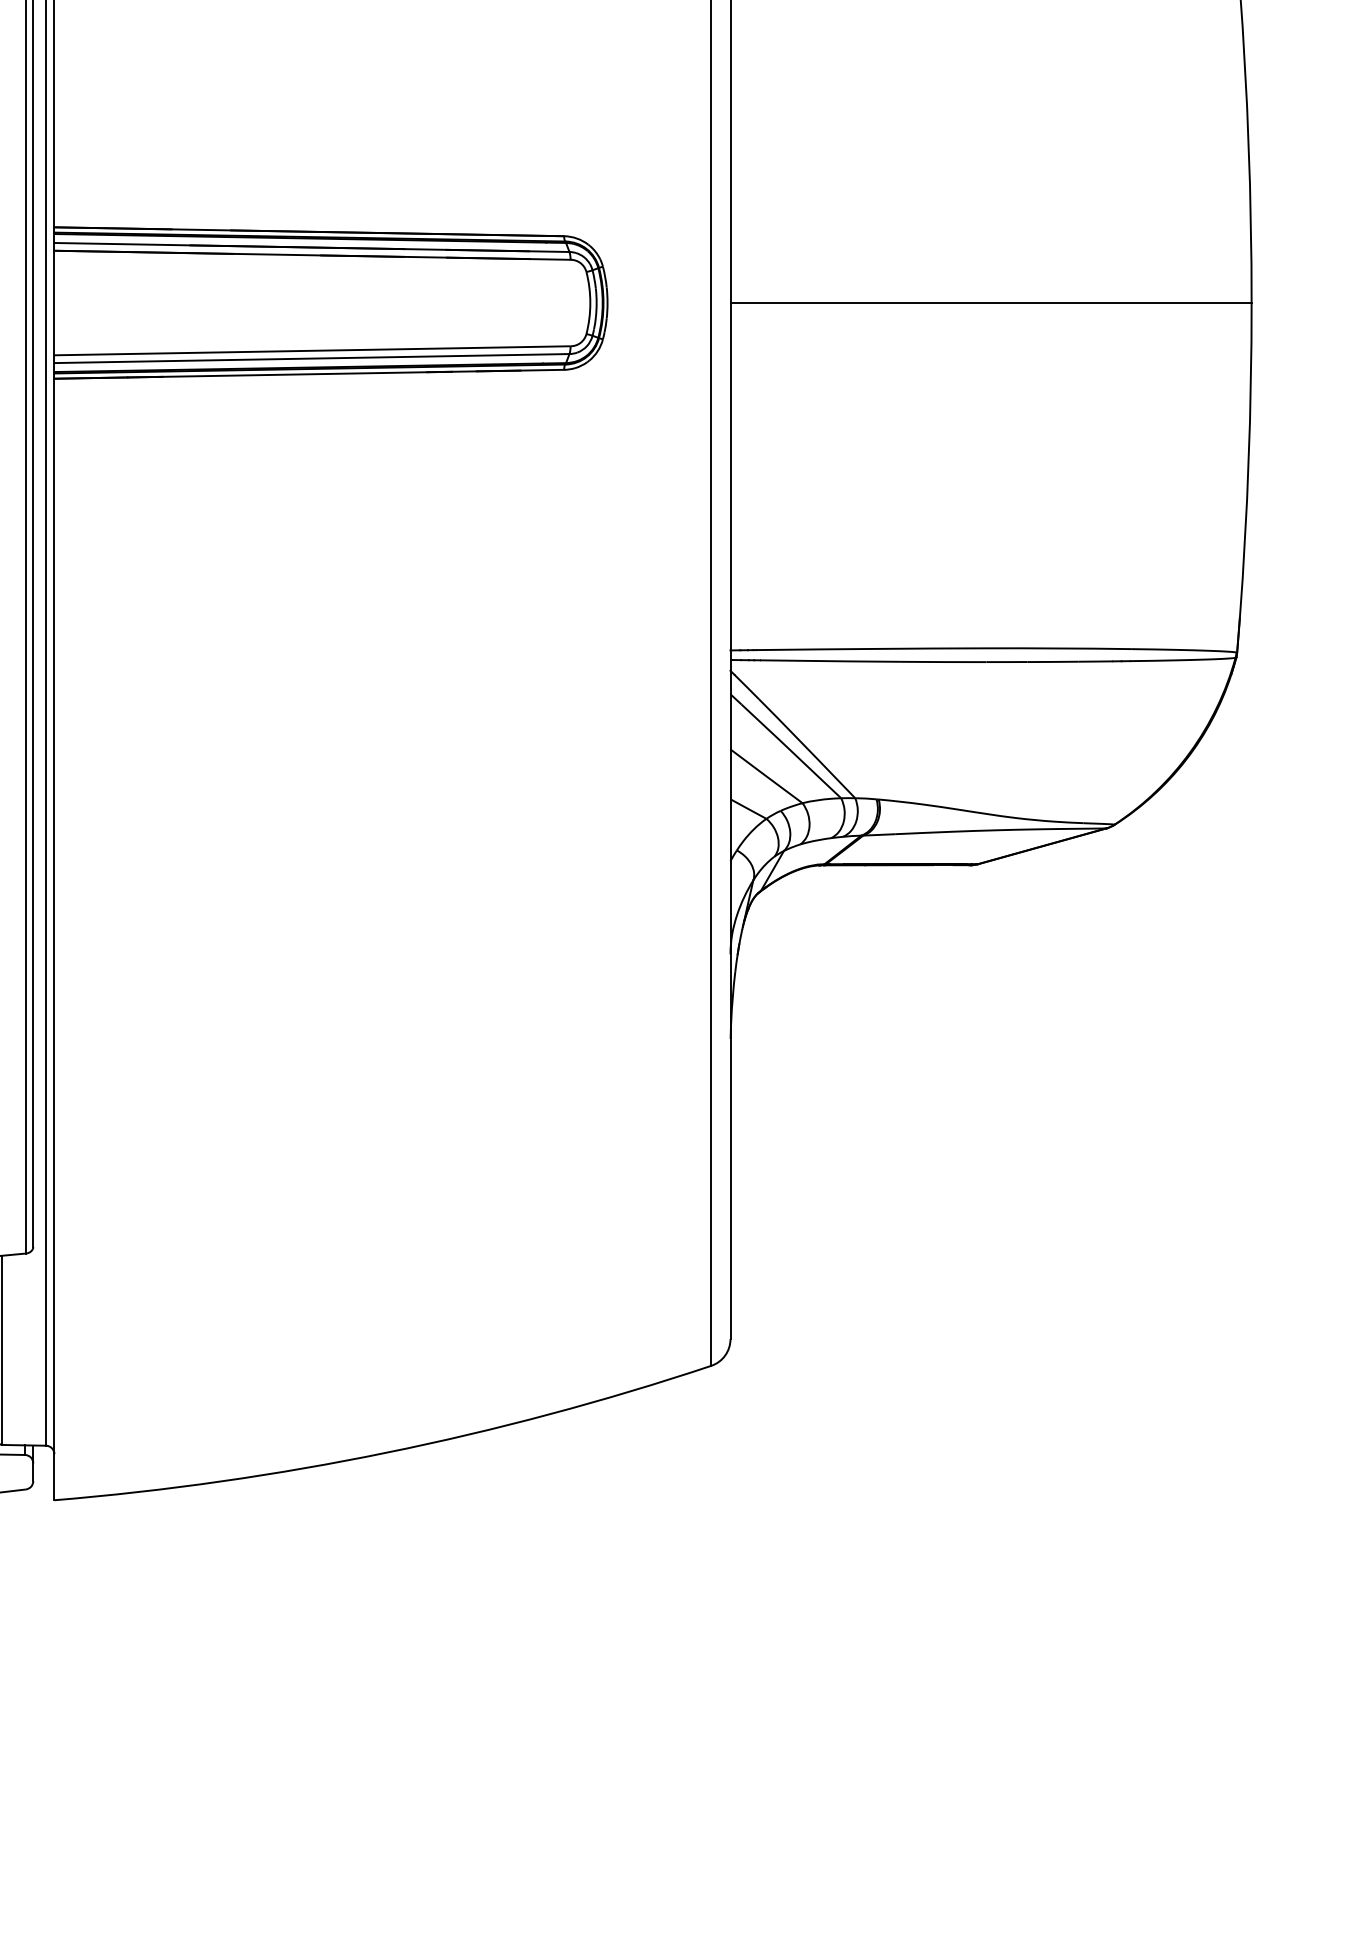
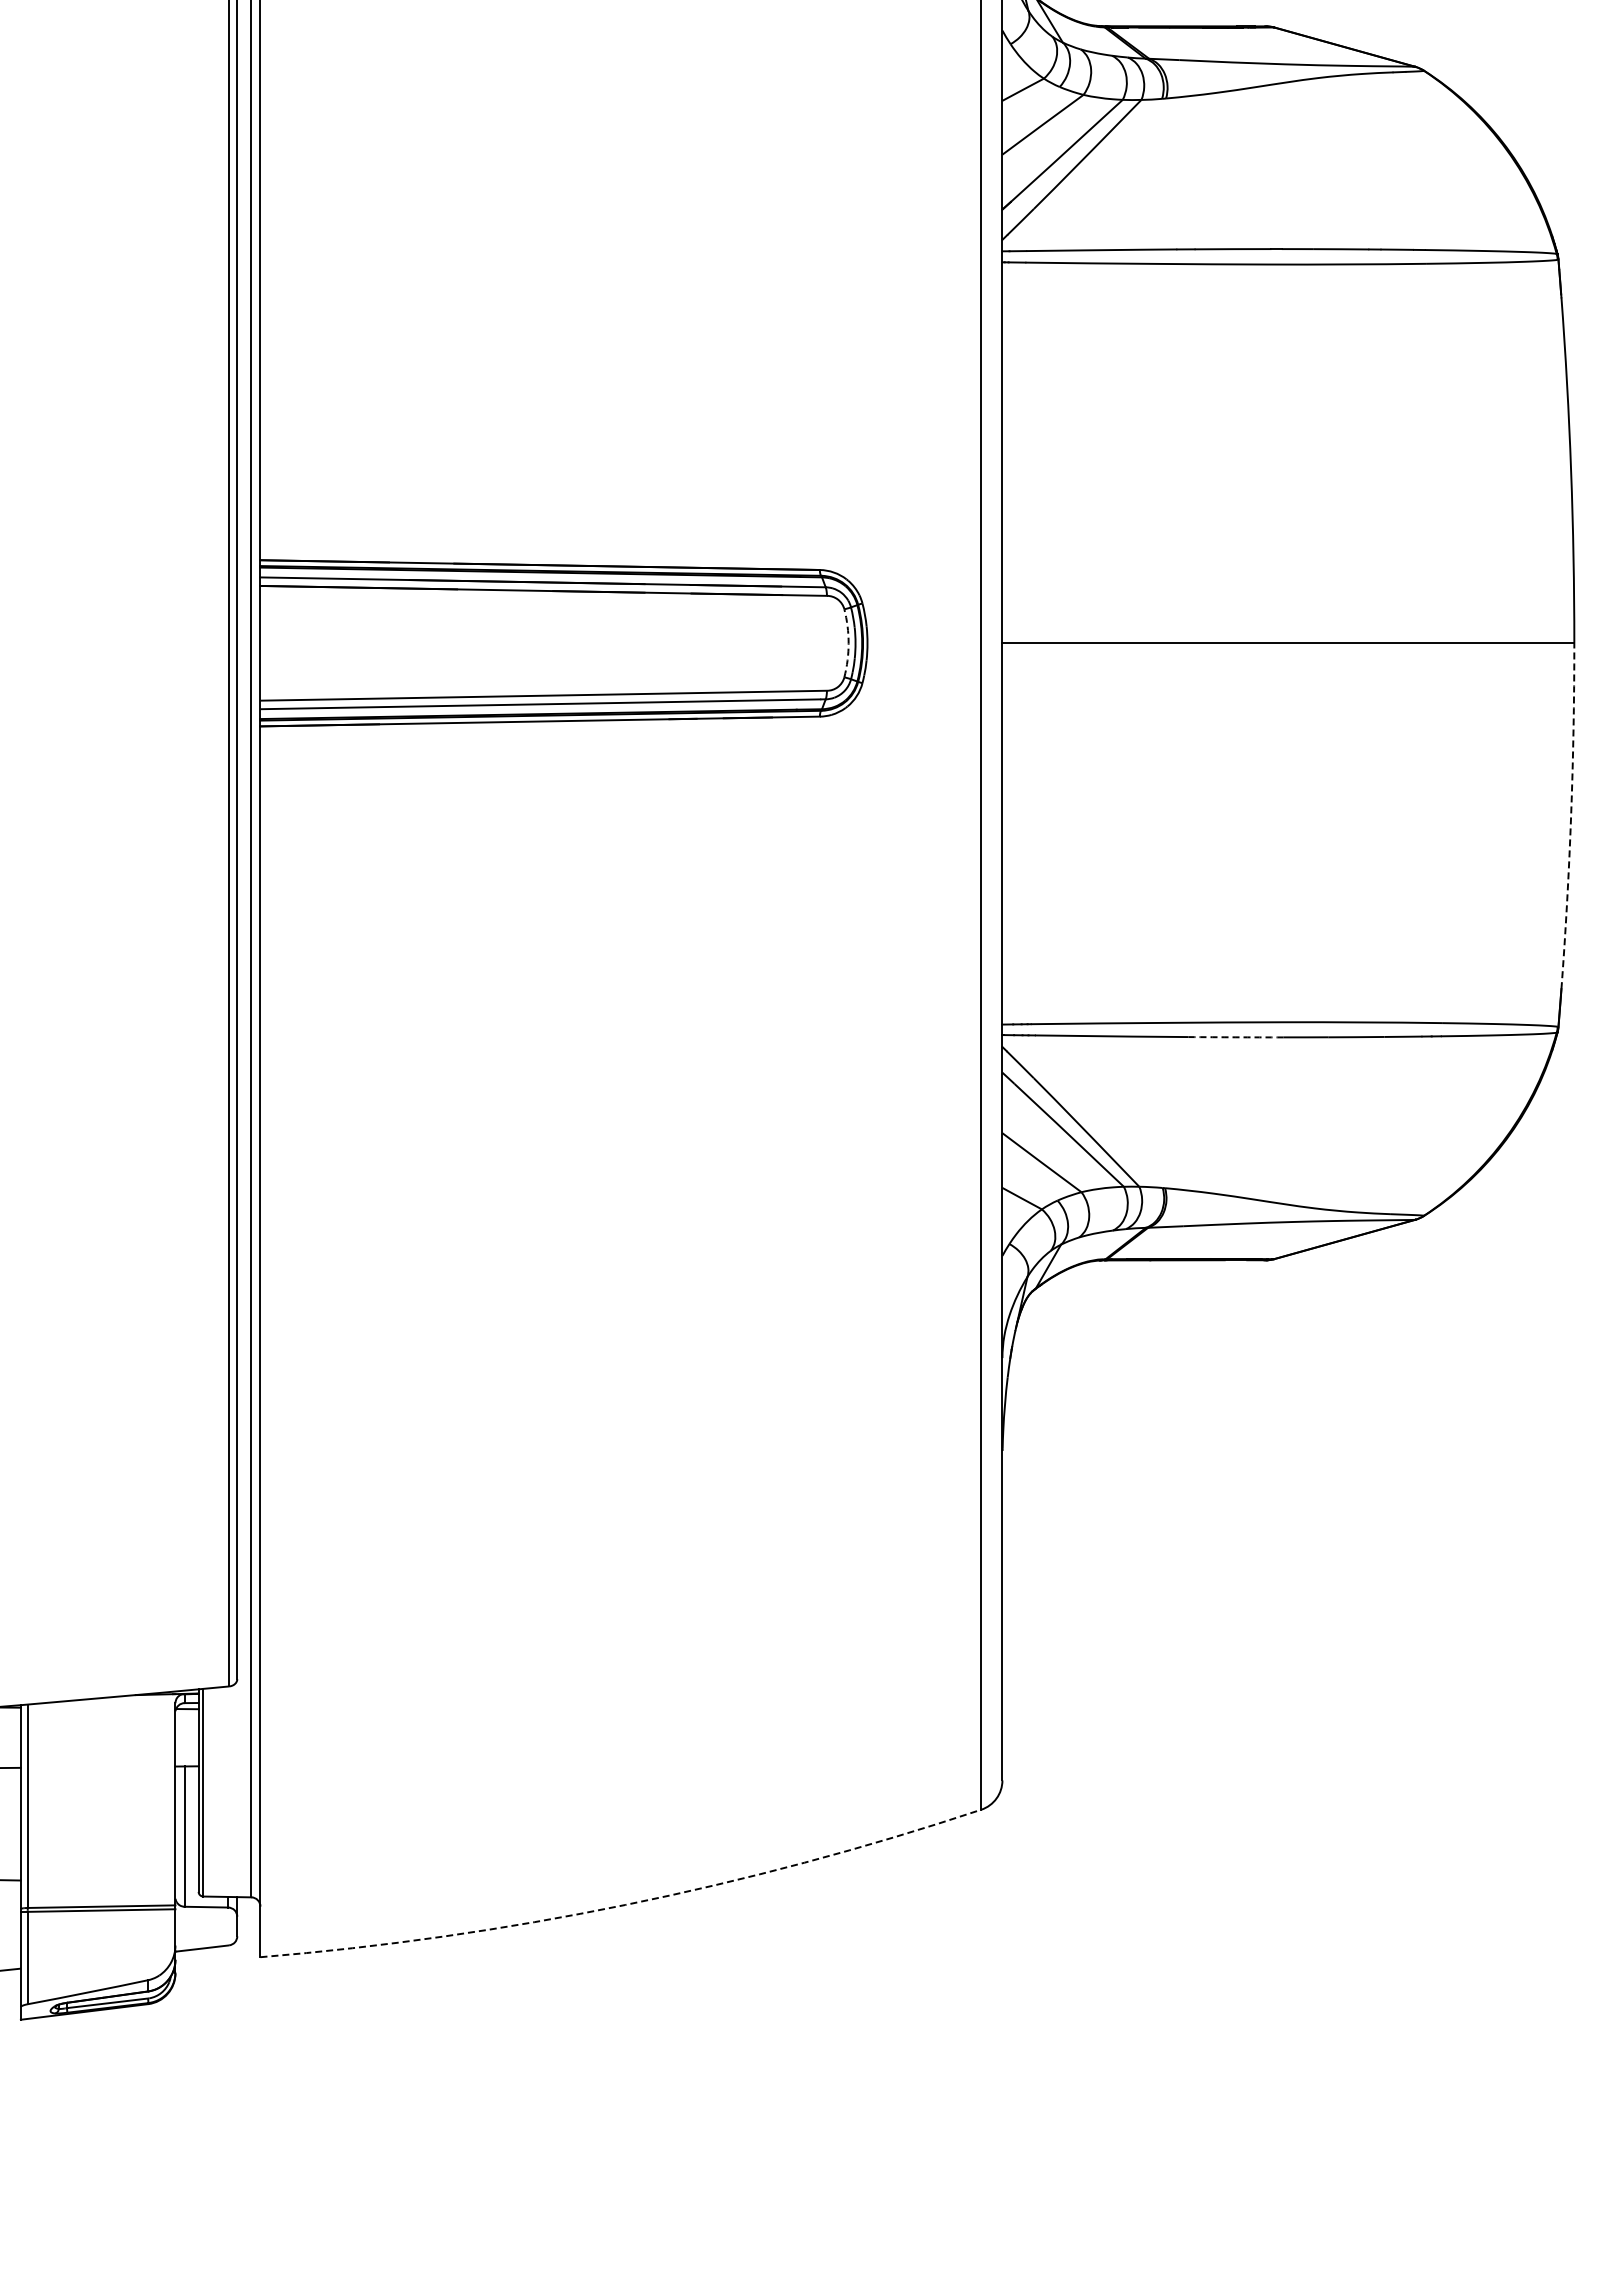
arc: (590, 303) -> (848, 643), solid -> dashed
arc: (1249, 460) -> (1571, 816), solid -> dashed
arc: (942, 662) -> (1235, 1037), solid -> dashed
arc: (387, 1453) -> (625, 1905), solid -> dashed

